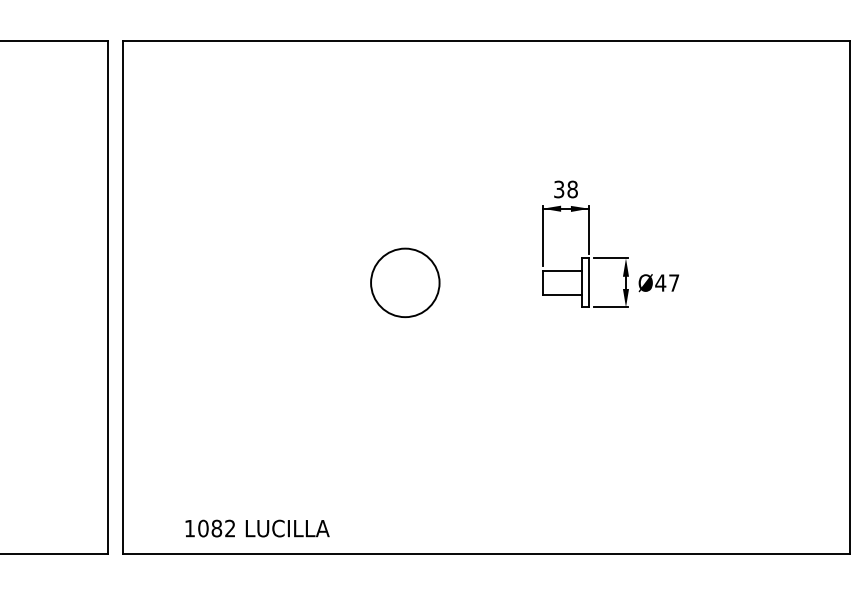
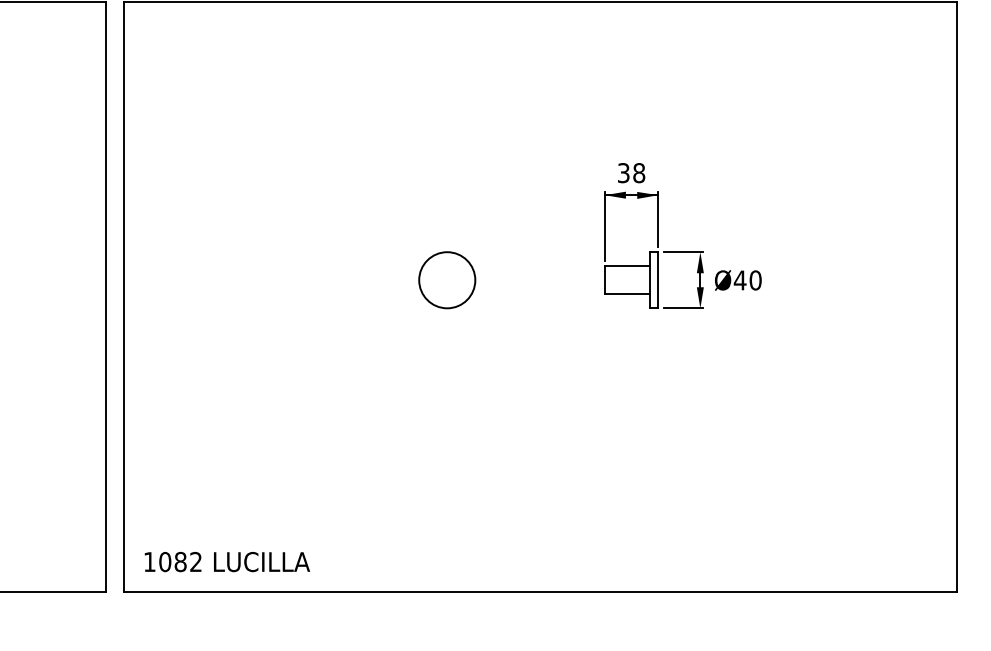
circle: (404, 282) -> (446, 279), size x0.71
text: (674, 282) -> (755, 279), Ø47 -> Ø40
text: (257, 528) -> (227, 561), moved

